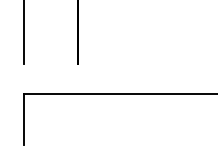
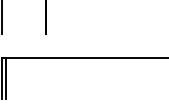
line: (28, 119) -> (5, 78), added

